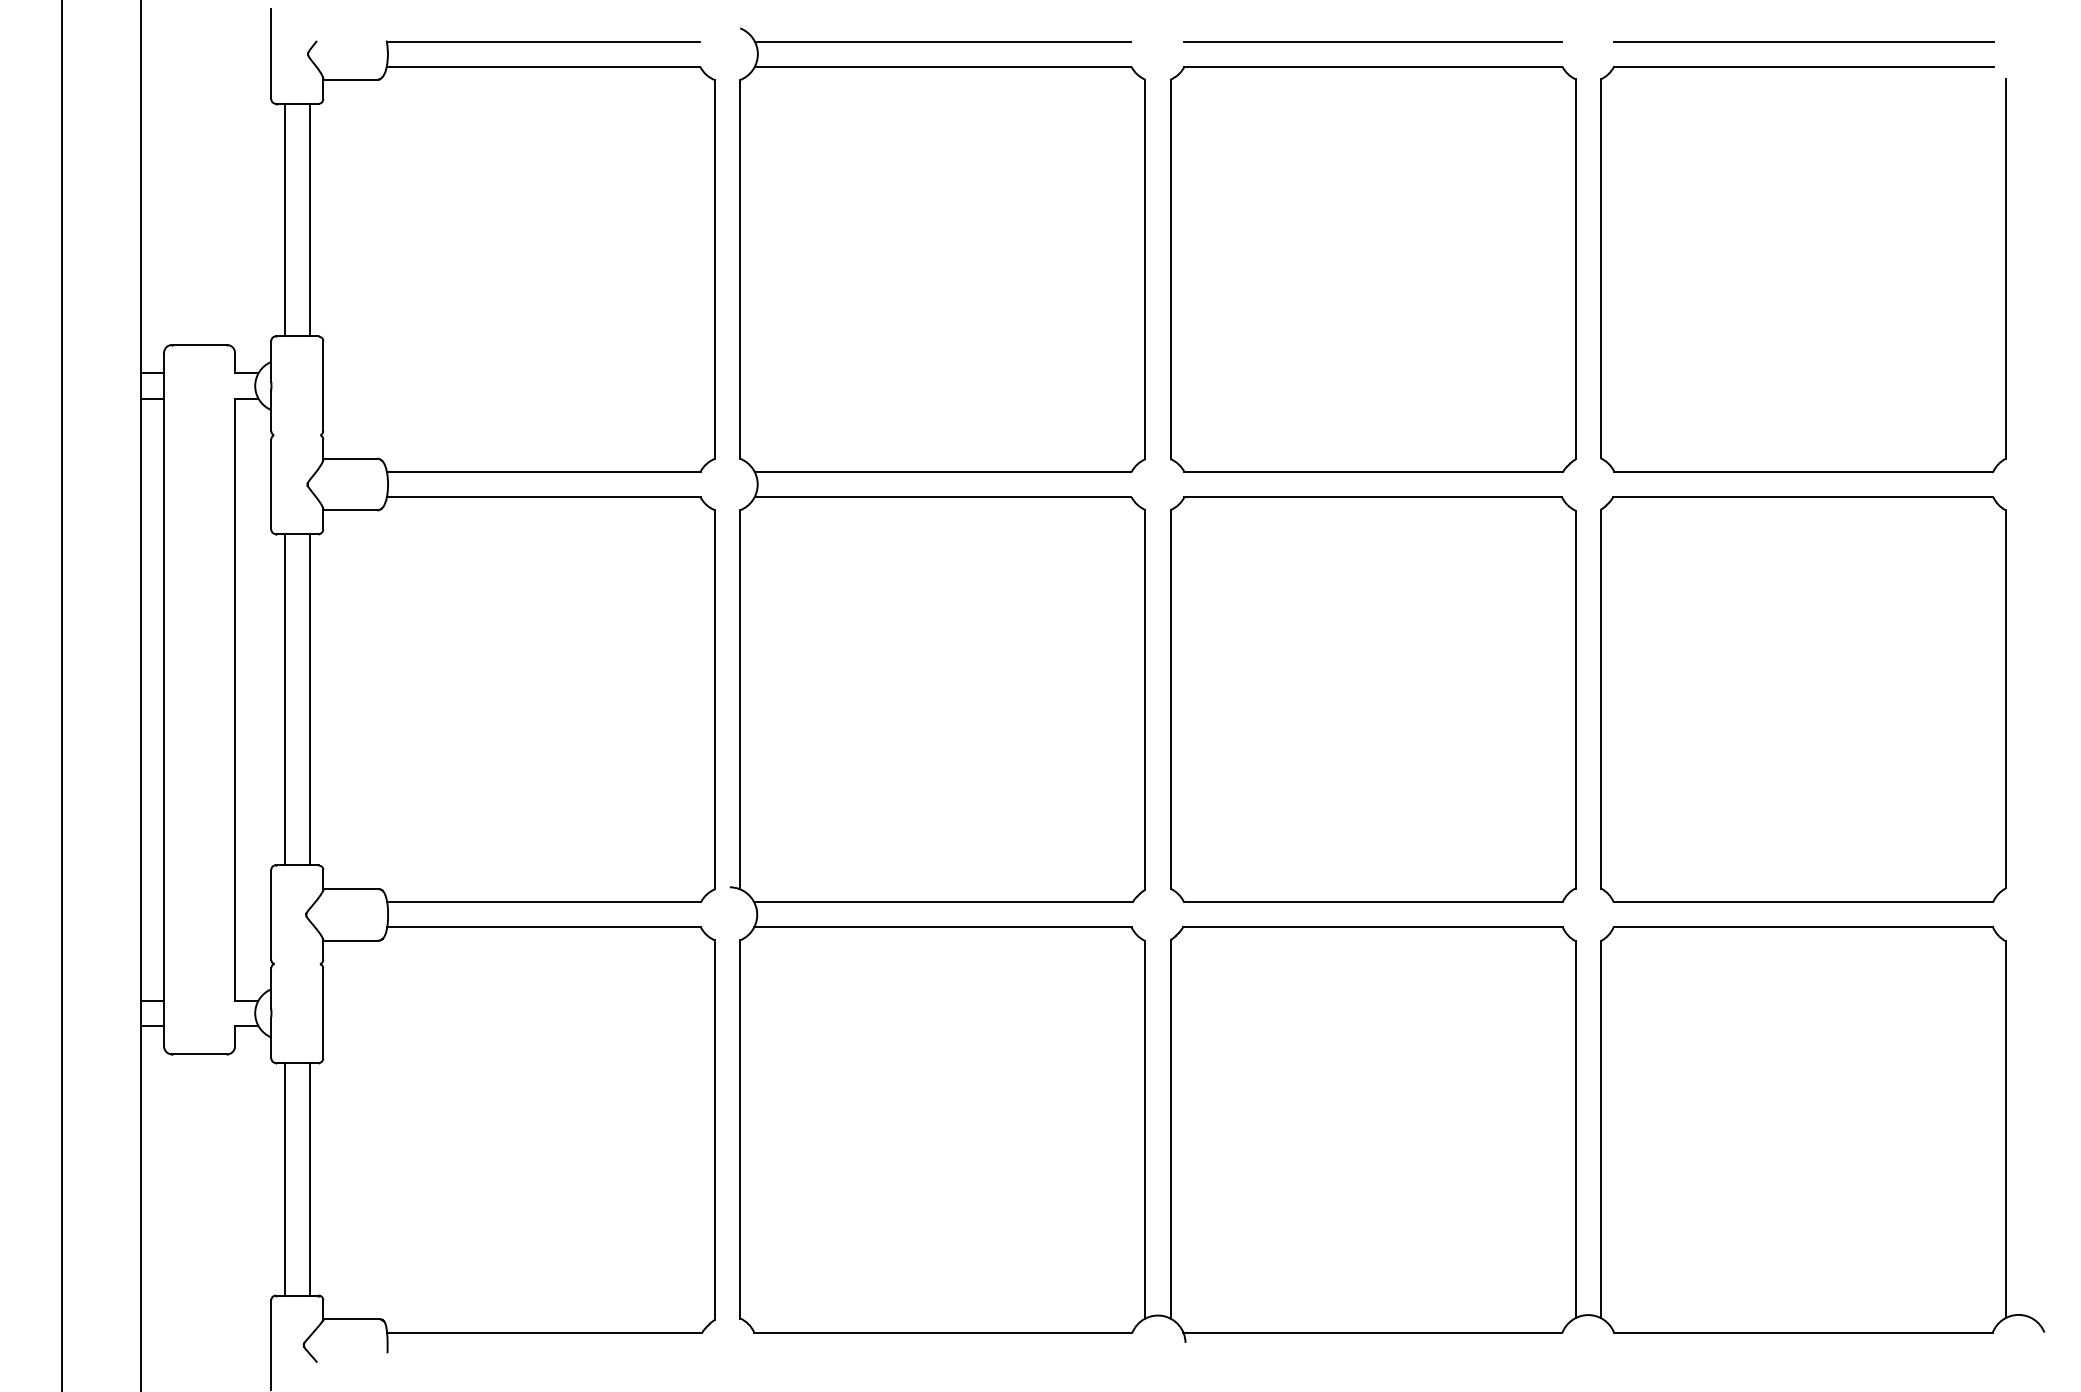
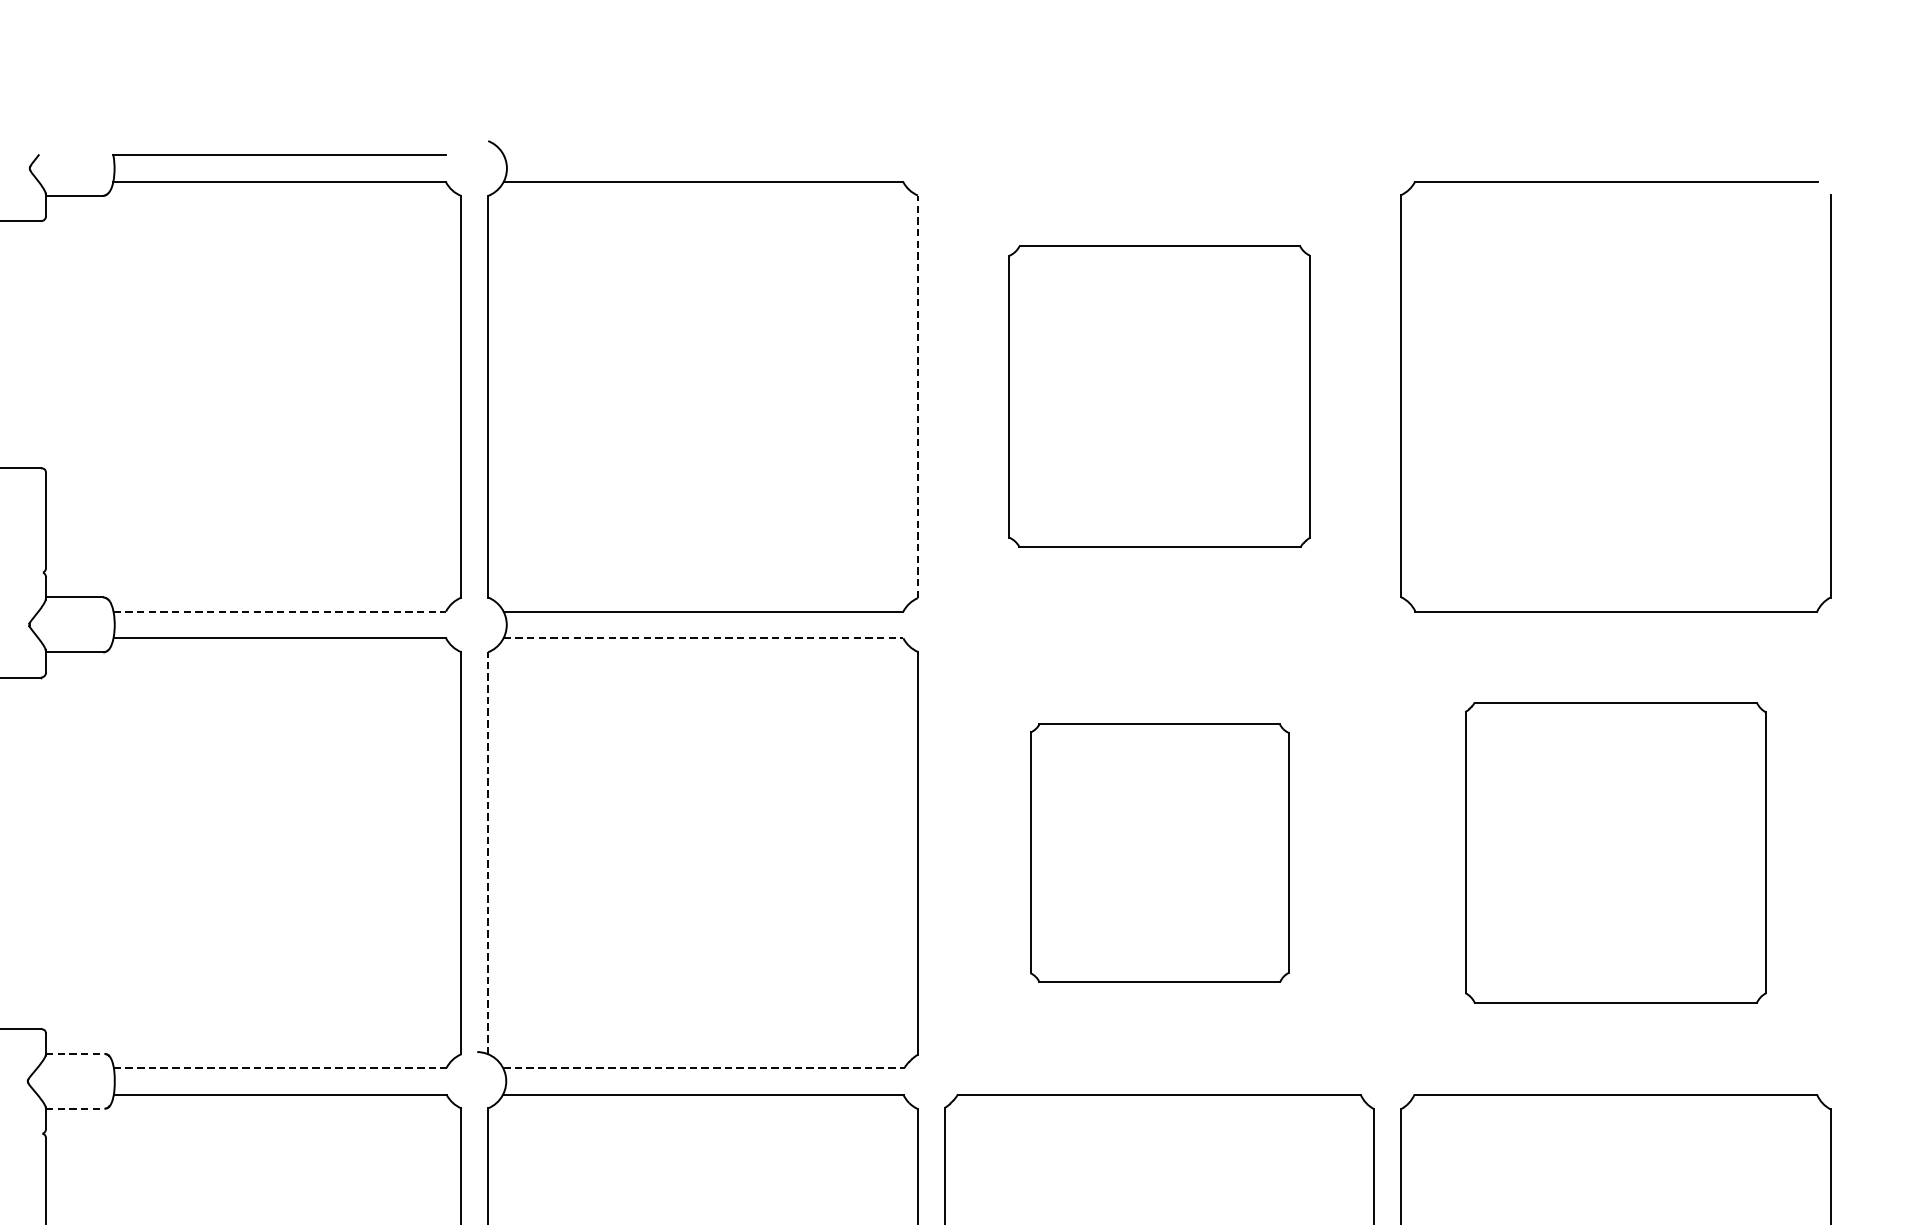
line: (942, 41) -> (702, 155), removed
line: (1372, 41) -> (1158, 155), removed
line: (1803, 41) -> (1615, 155), removed
line: (284, 219) -> (4, 343), removed
line: (309, 219) -> (31, 343), removed
line: (1145, 269) -> (918, 396), solid -> dashed
part: (1373, 269) -> (1159, 396), size x0.7
line: (543, 471) -> (279, 611), solid -> dashed
line: (943, 497) -> (703, 638), solid -> dashed
line: (284, 699) -> (4, 852), removed
line: (309, 699) -> (31, 852), removed
line: (740, 699) -> (488, 852), solid -> dashed
part: (1373, 699) -> (1159, 852), size x0.6
part: (1803, 699) -> (1615, 852), size x0.7
line: (350, 889) -> (74, 1054), solid -> dashed
line: (544, 902) -> (280, 1068), solid -> dashed
line: (944, 902) -> (704, 1068), solid -> dashed
line: (350, 940) -> (74, 1108), solid -> dashed

